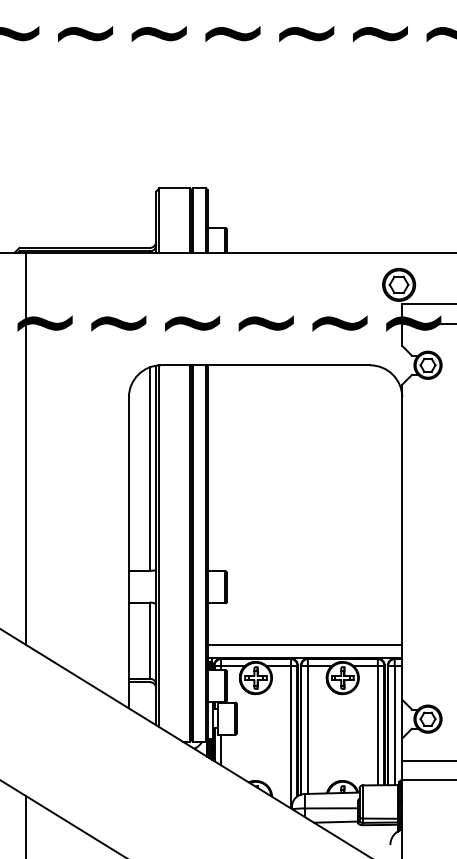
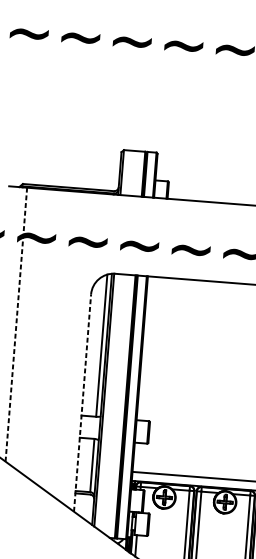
line: (25, 449) -> (16, 325), solid -> dashed
line: (128, 552) -> (82, 402), solid -> dashed

